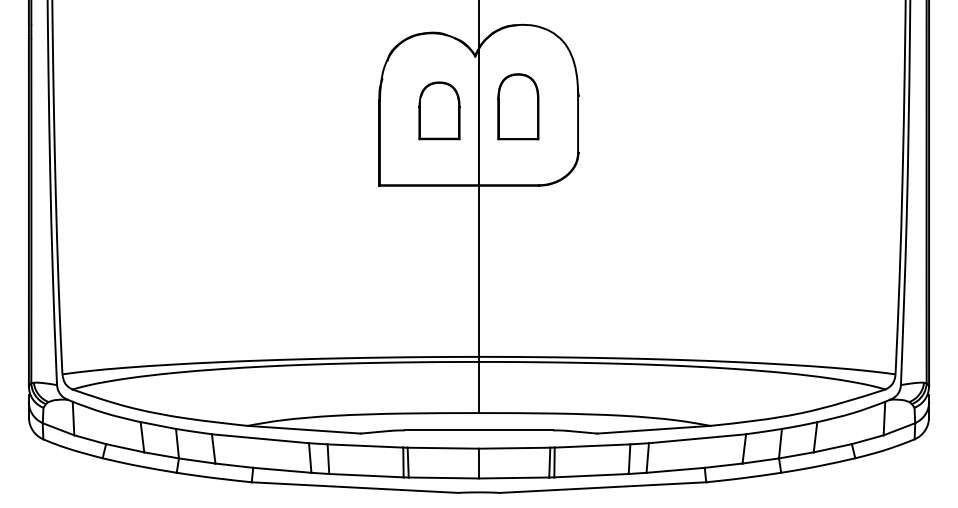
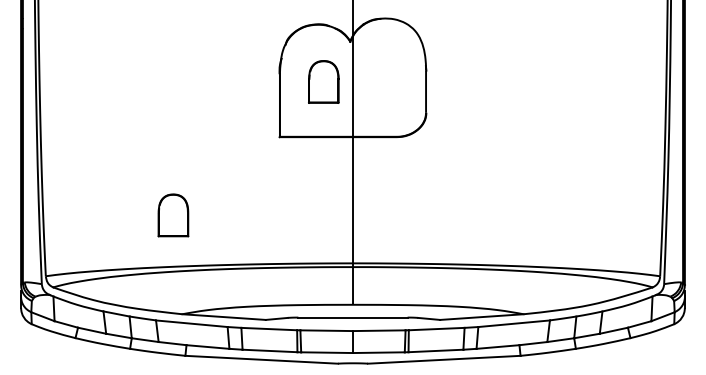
part: (518, 106) -> (382, 78), removed
part: (235, 291) -> (173, 215), added

